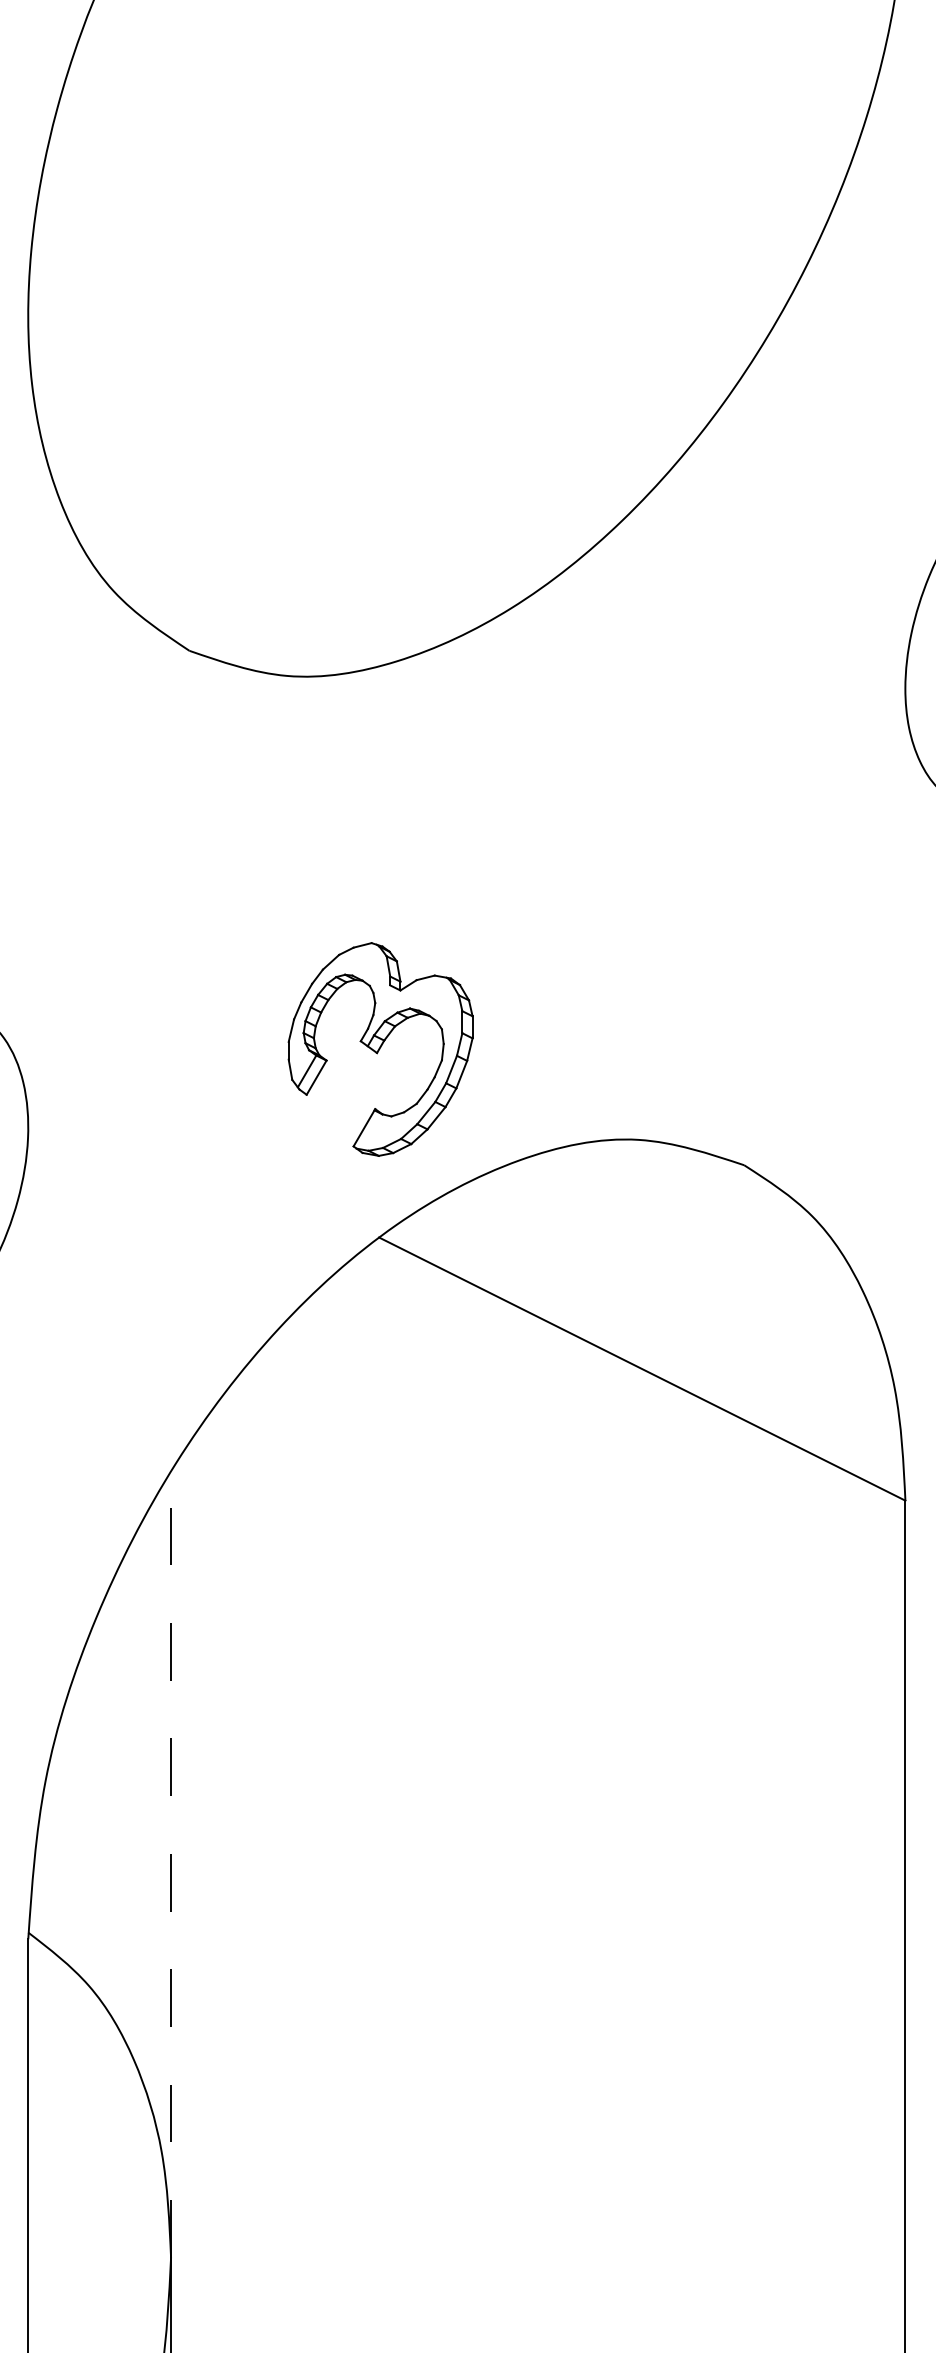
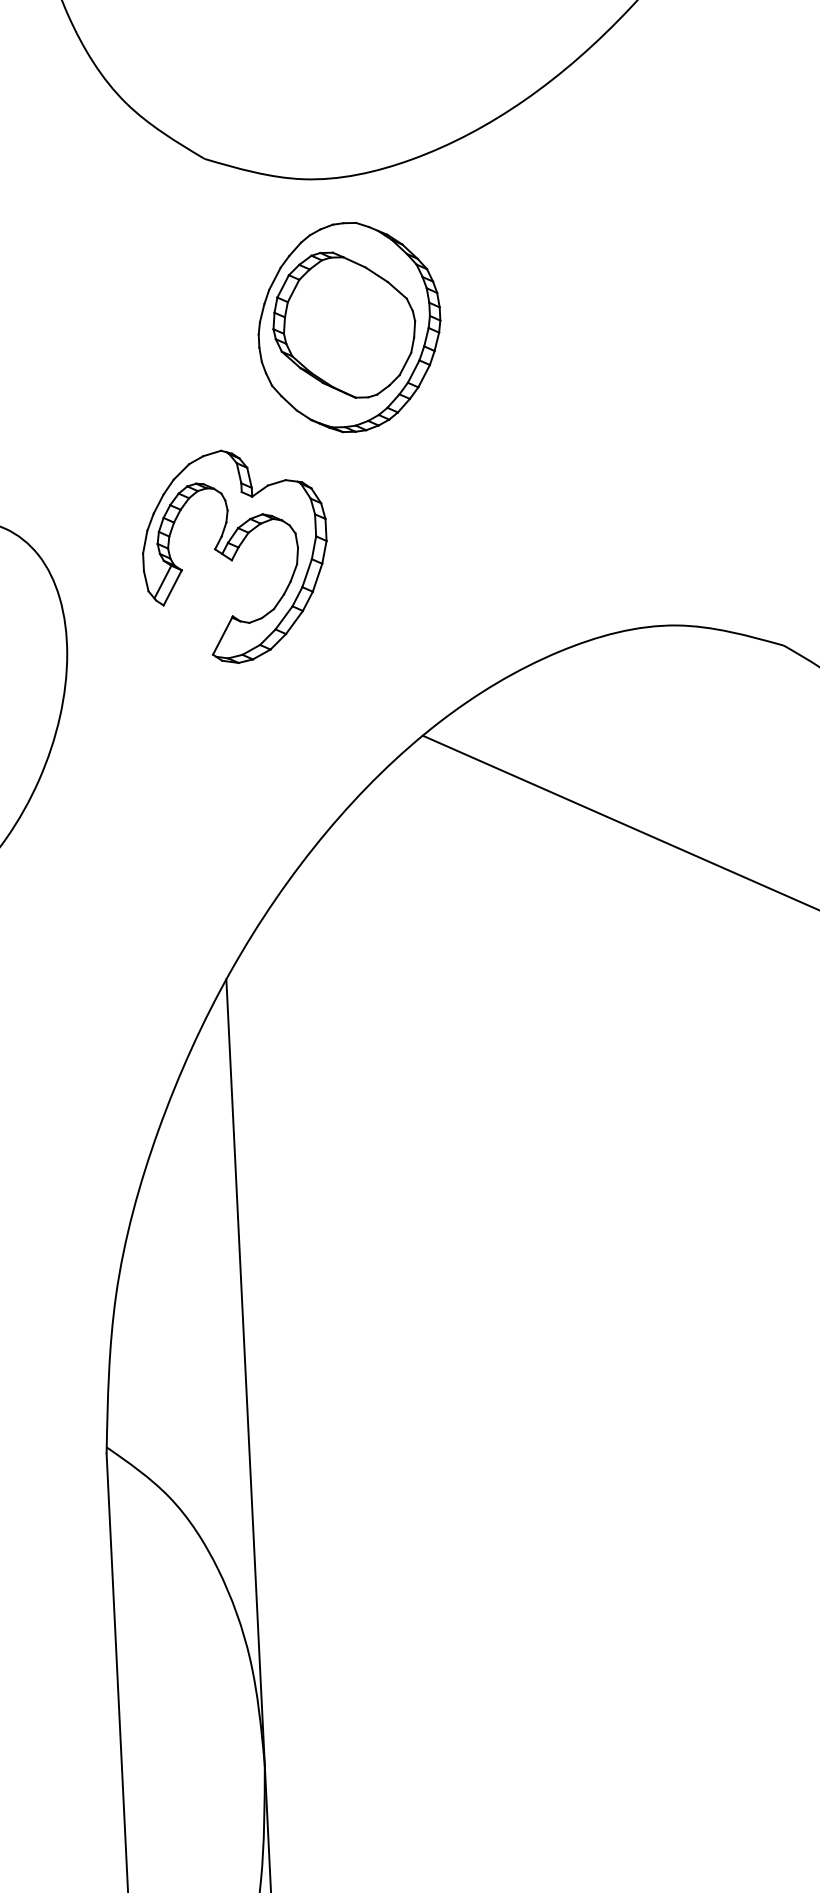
part: (325, 825) -> (349, 326), added
part: (380, 1049) -> (235, 556), moved
line: (171, 1864) -> (246, 1372), dashed -> solid

